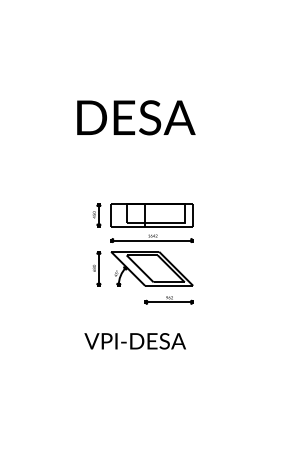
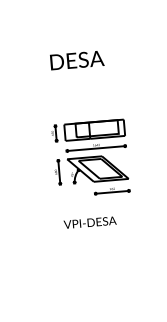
part: (136, 117) -> (77, 60), size x0.62
part: (135, 341) -> (90, 222), size x0.71

